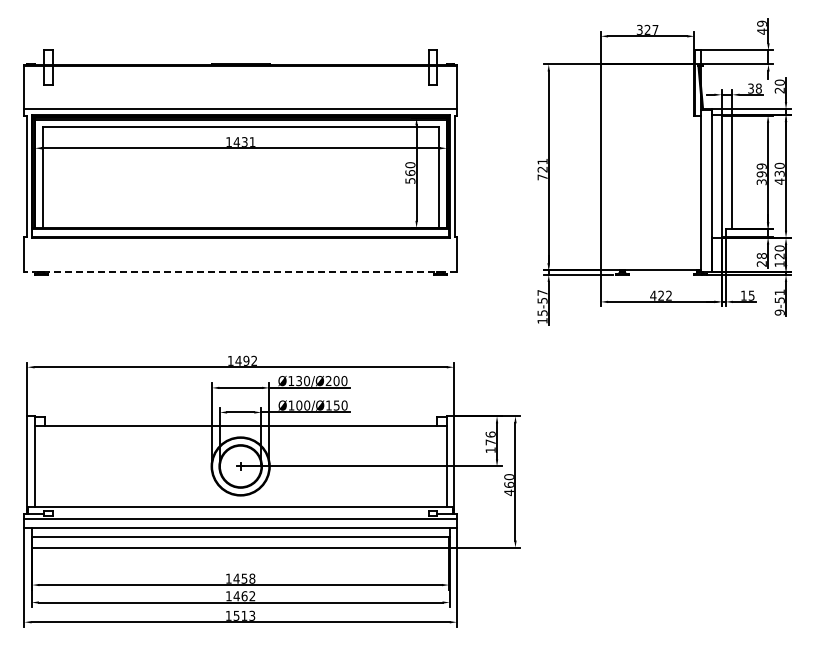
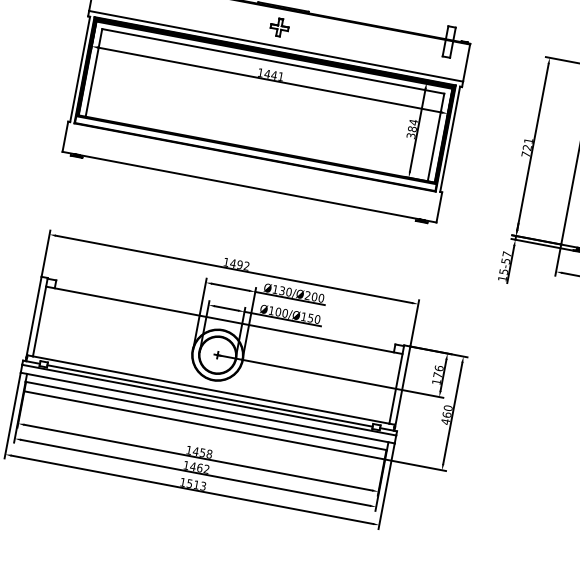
part: (240, 87) -> (279, 27), added
text: (244, 141) -> (274, 74), 1431 -> 1441
text: (410, 172) -> (412, 128), 560 -> 384
line: (240, 272) -> (249, 187), dashed -> solid
line: (240, 513) -> (209, 395), added

